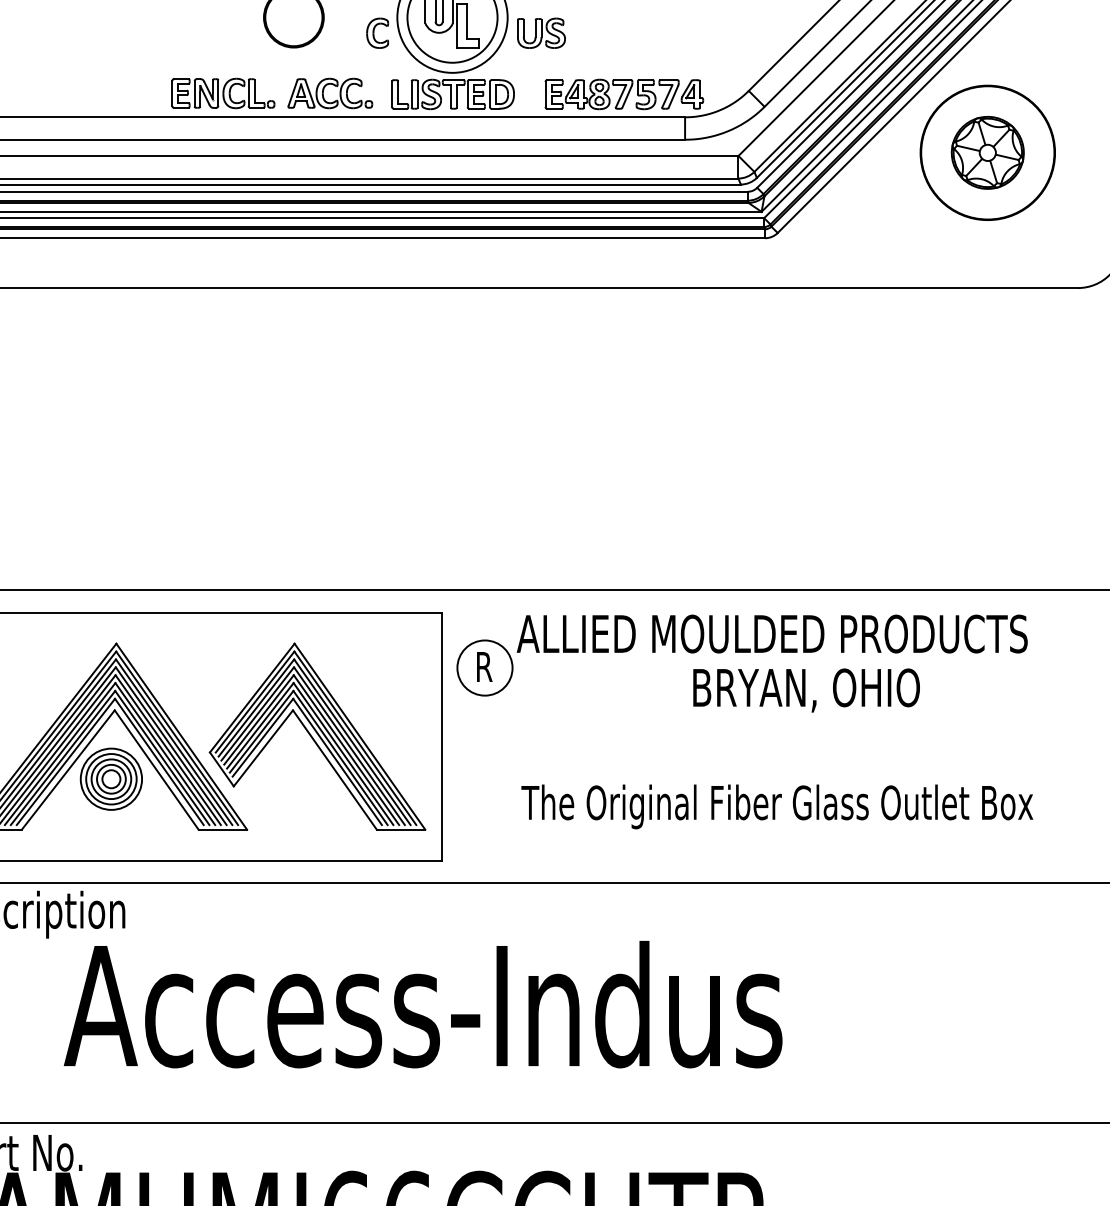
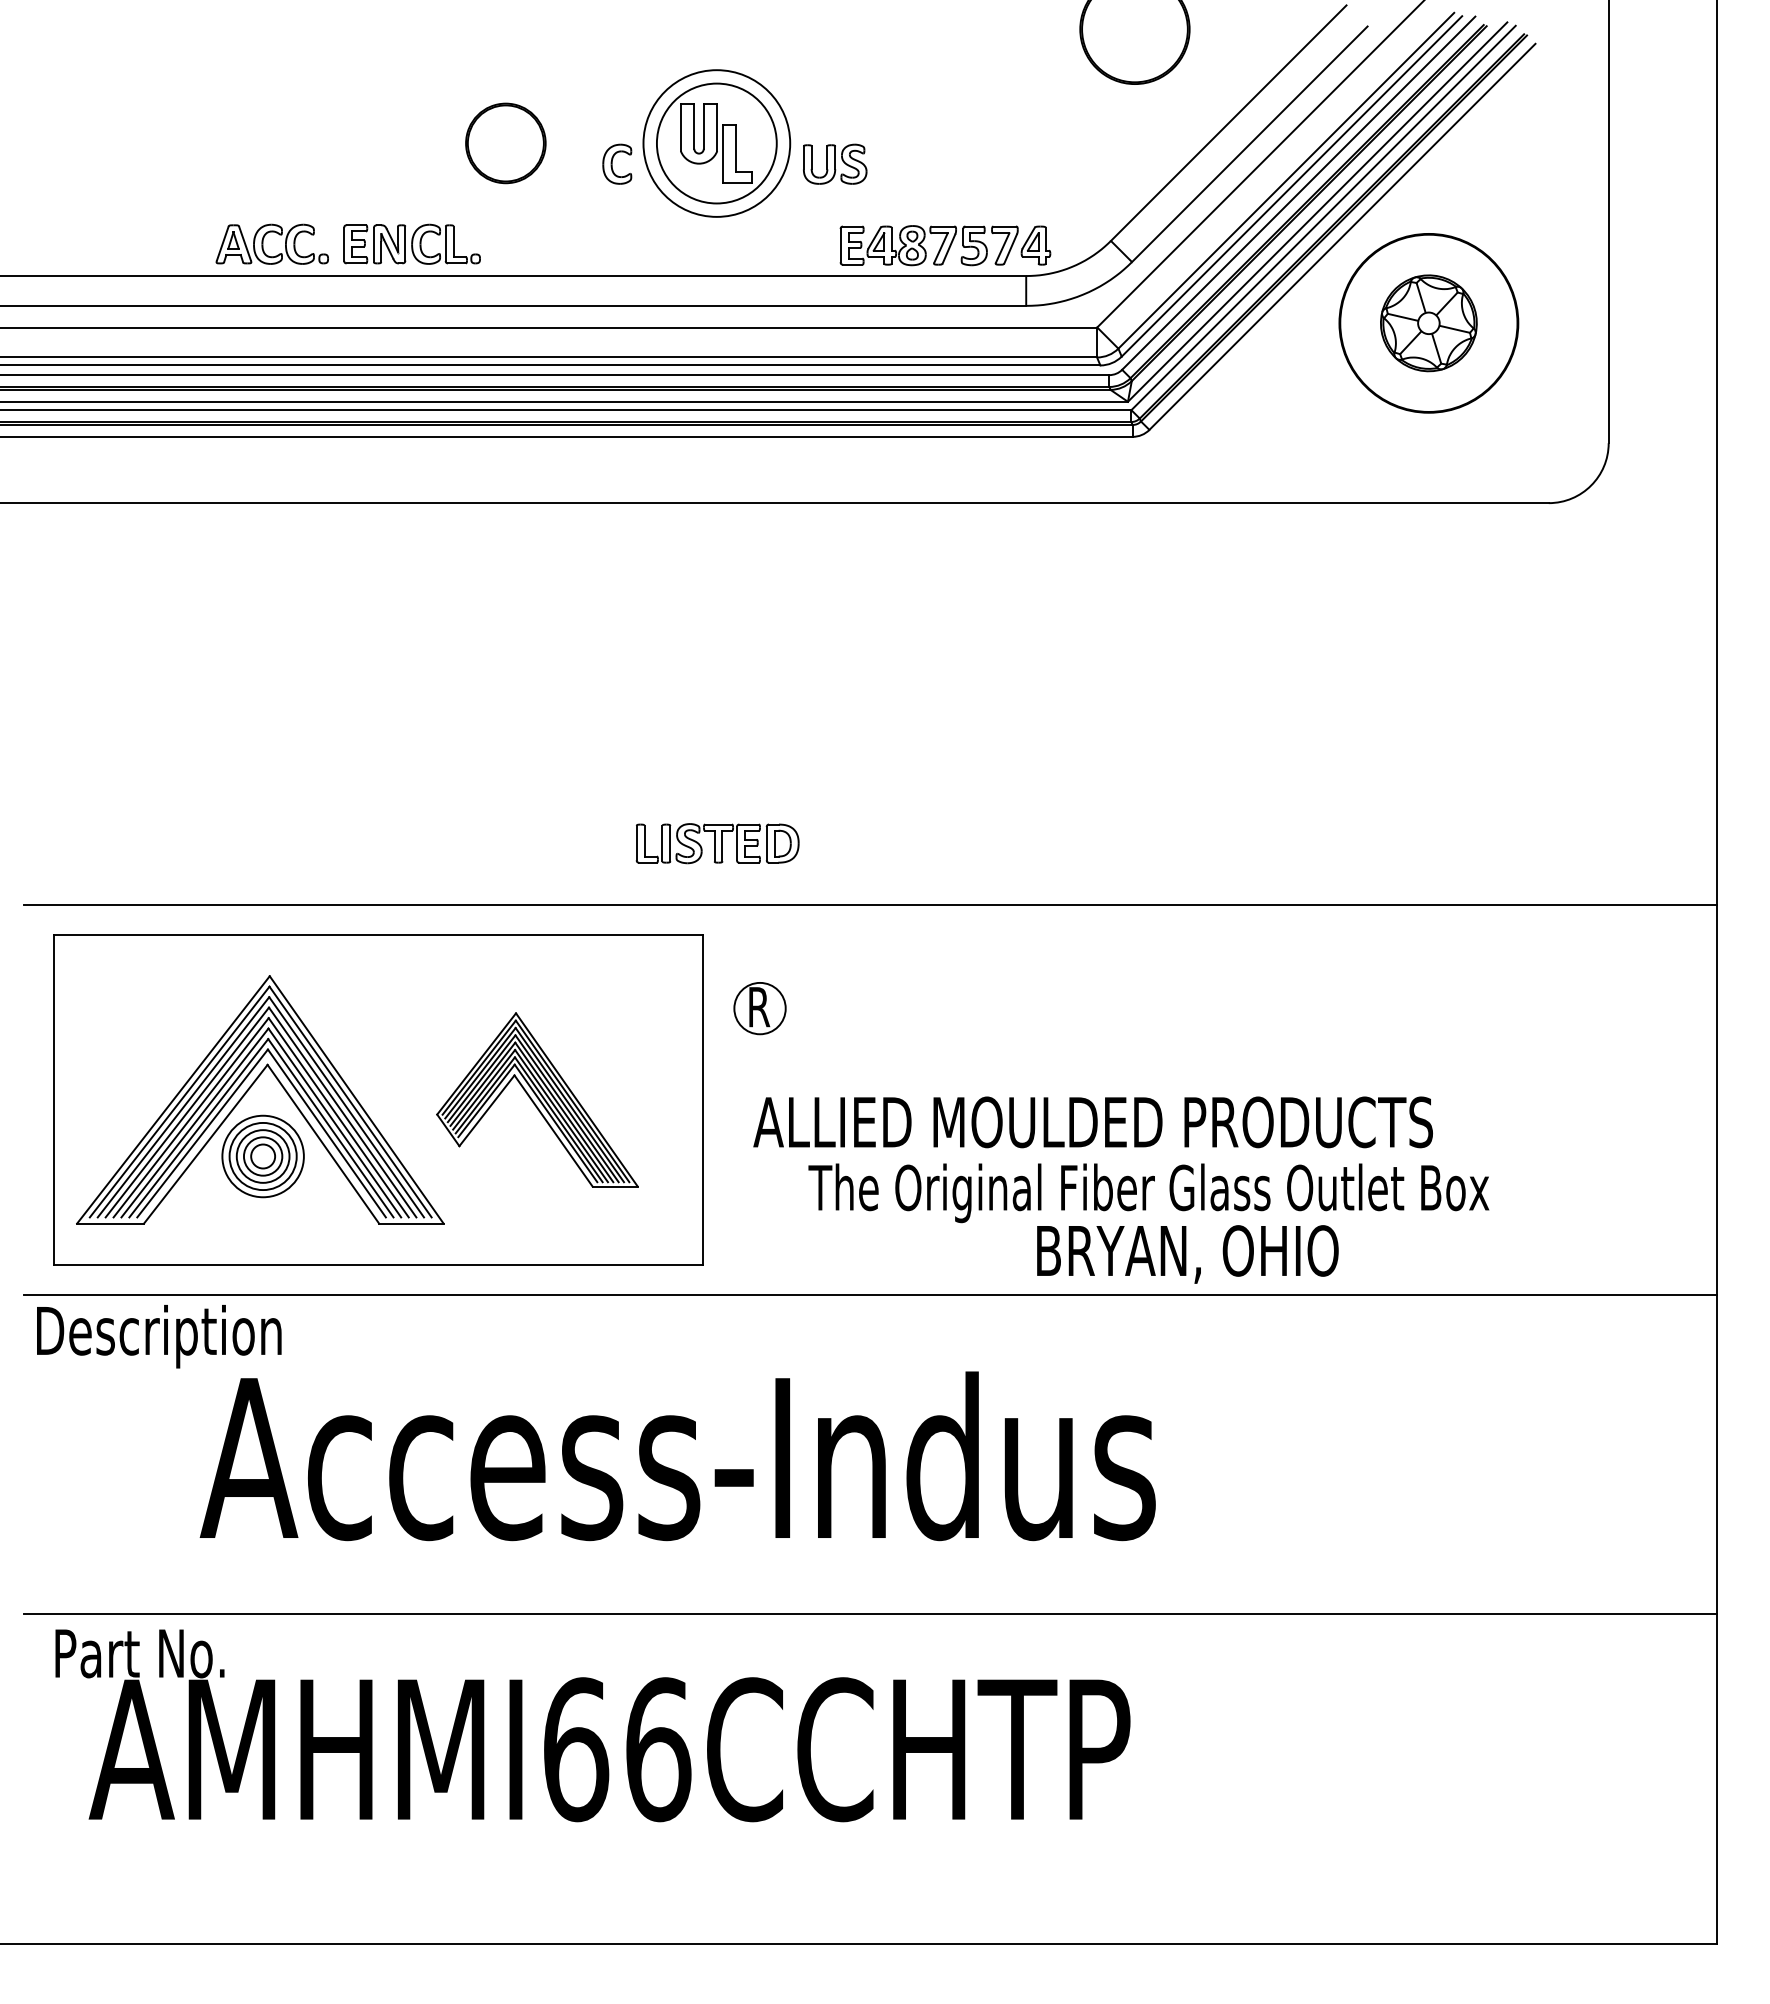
part: (323, 92) -> (263, 243), moved
part: (453, 94) -> (717, 843), moved
text: (771, 634) -> (1092, 1122), moved
circle: (484, 667) -> (759, 1008), size x0.7
text: (806, 690) -> (1187, 1254), moved
part: (317, 736) -> (537, 1099), size x0.7

